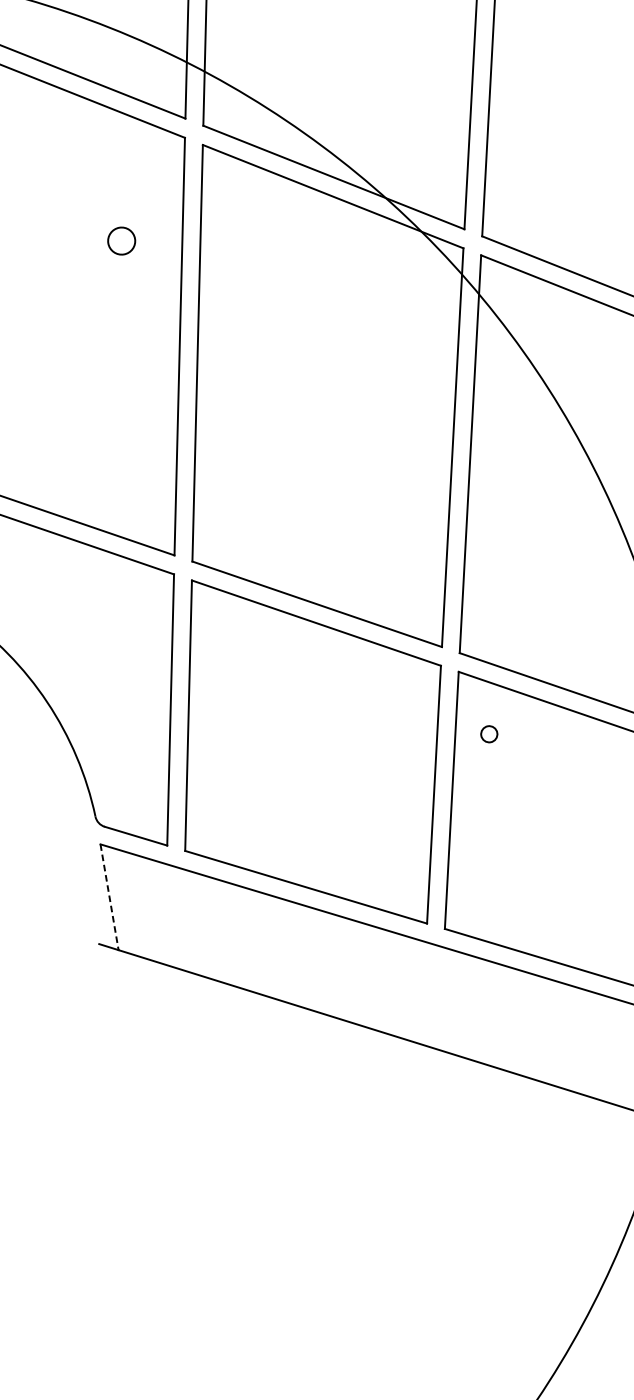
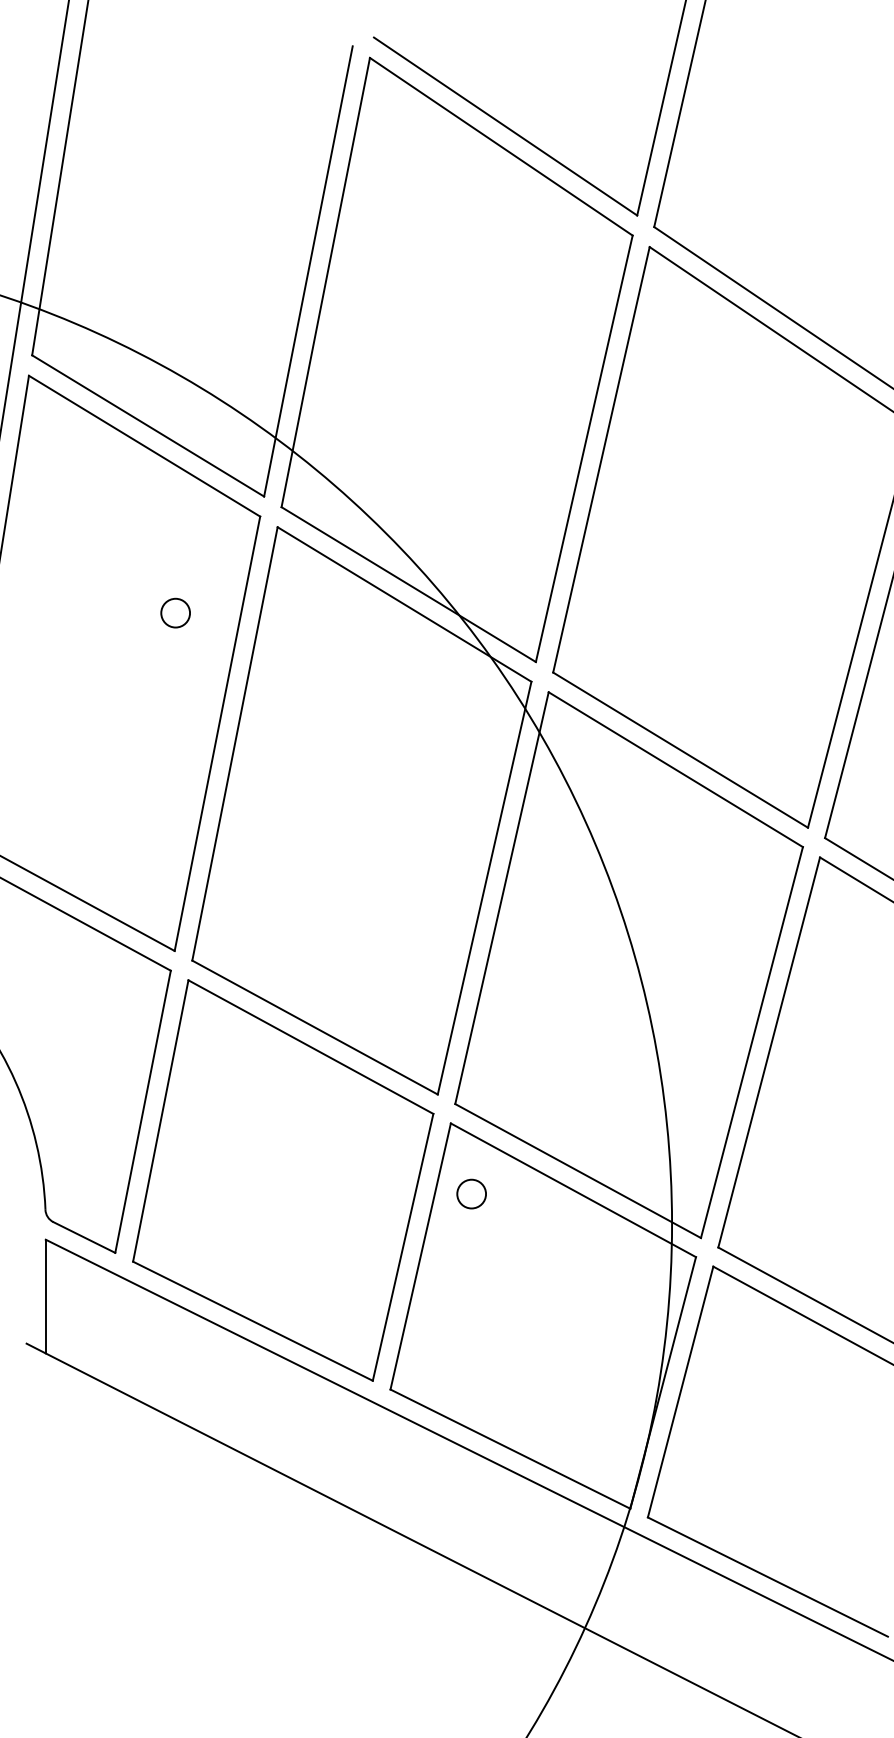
circle: (489, 733) -> (471, 1193), size x1.67
line: (109, 897) -> (45, 1296), dashed -> solid

